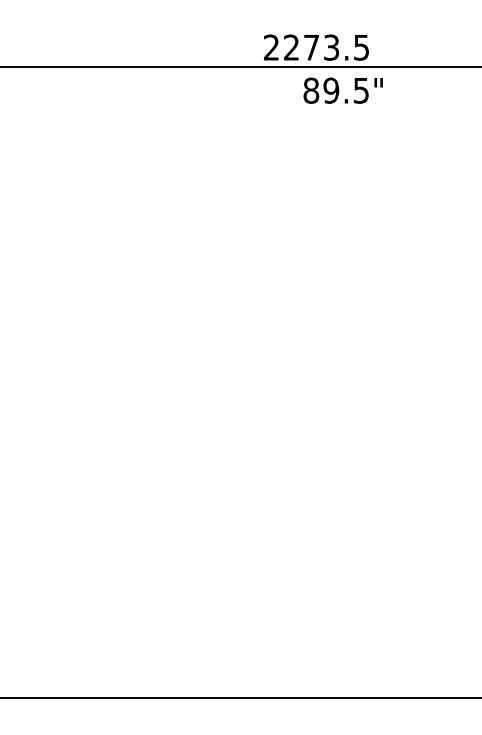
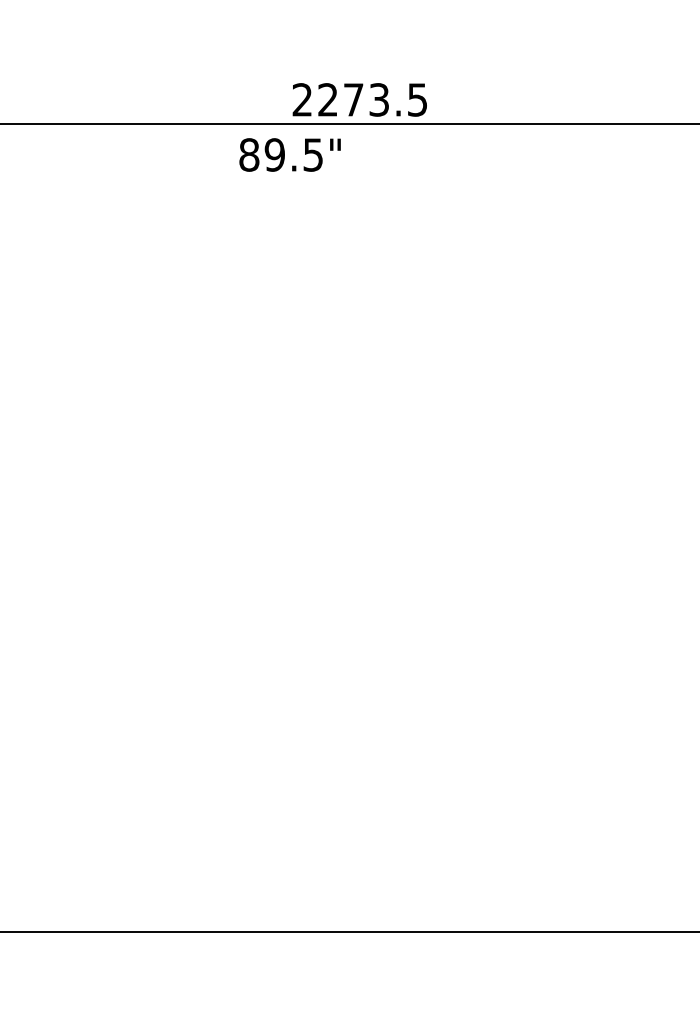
text: (342, 90) -> (289, 154), moved

